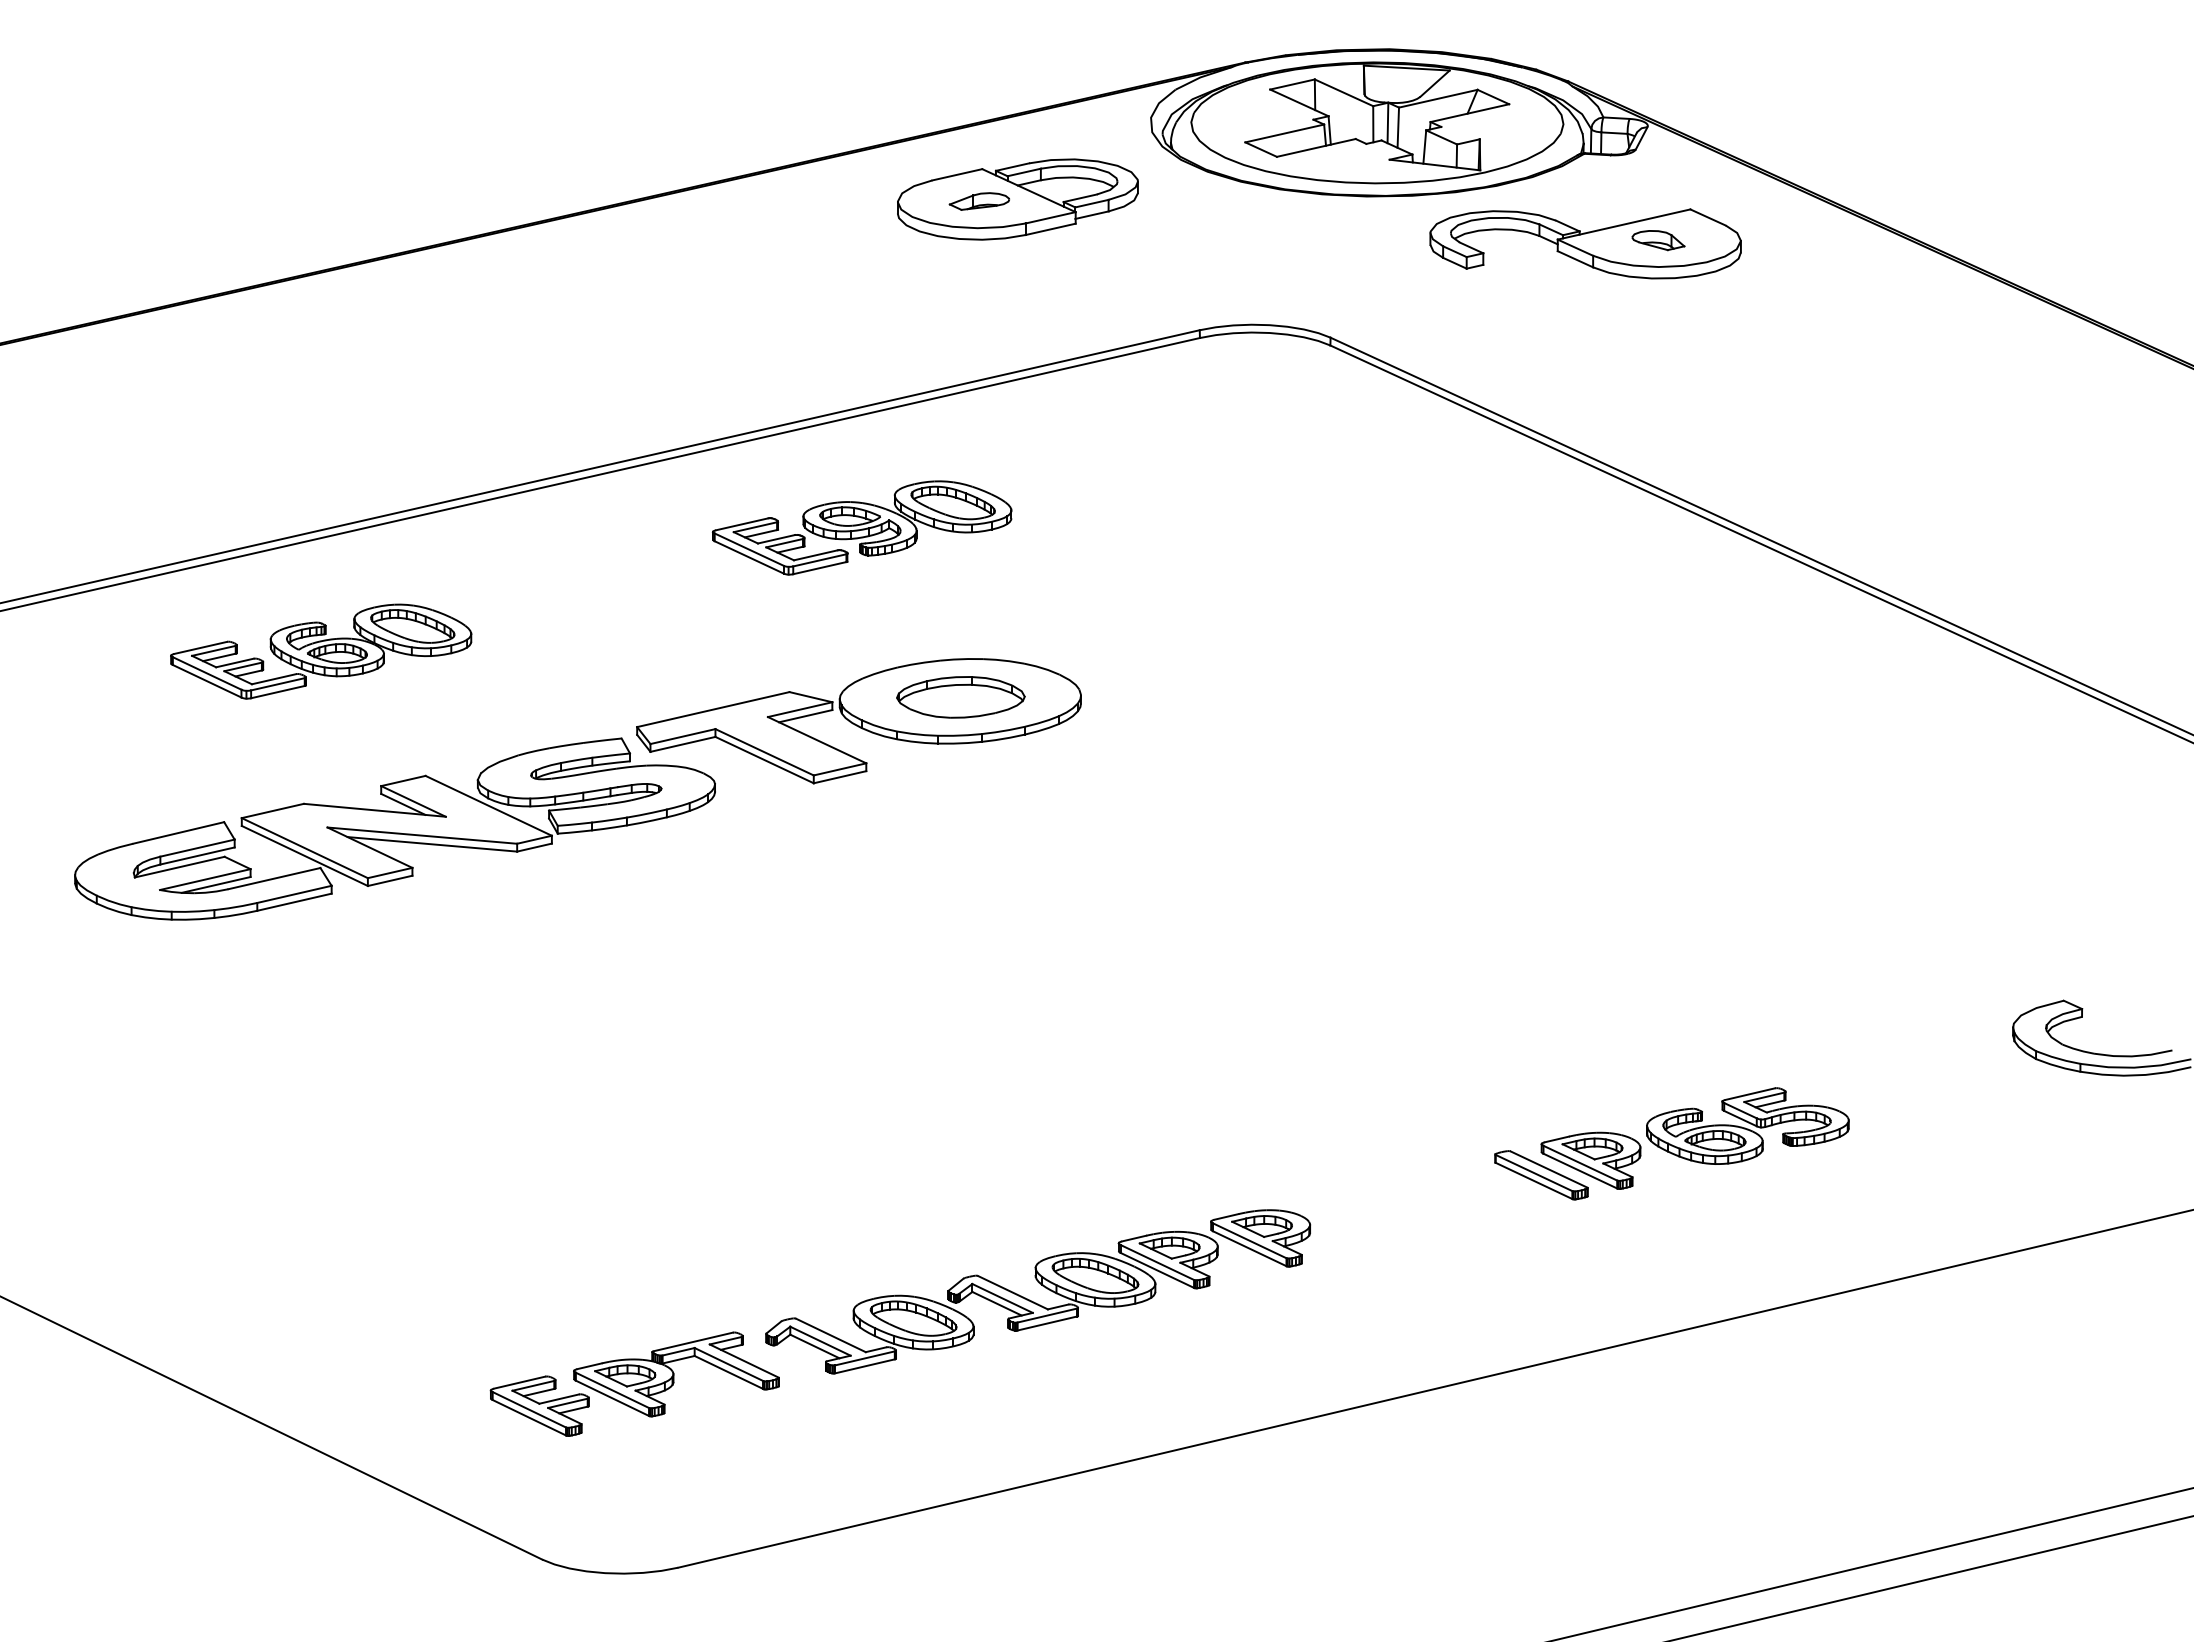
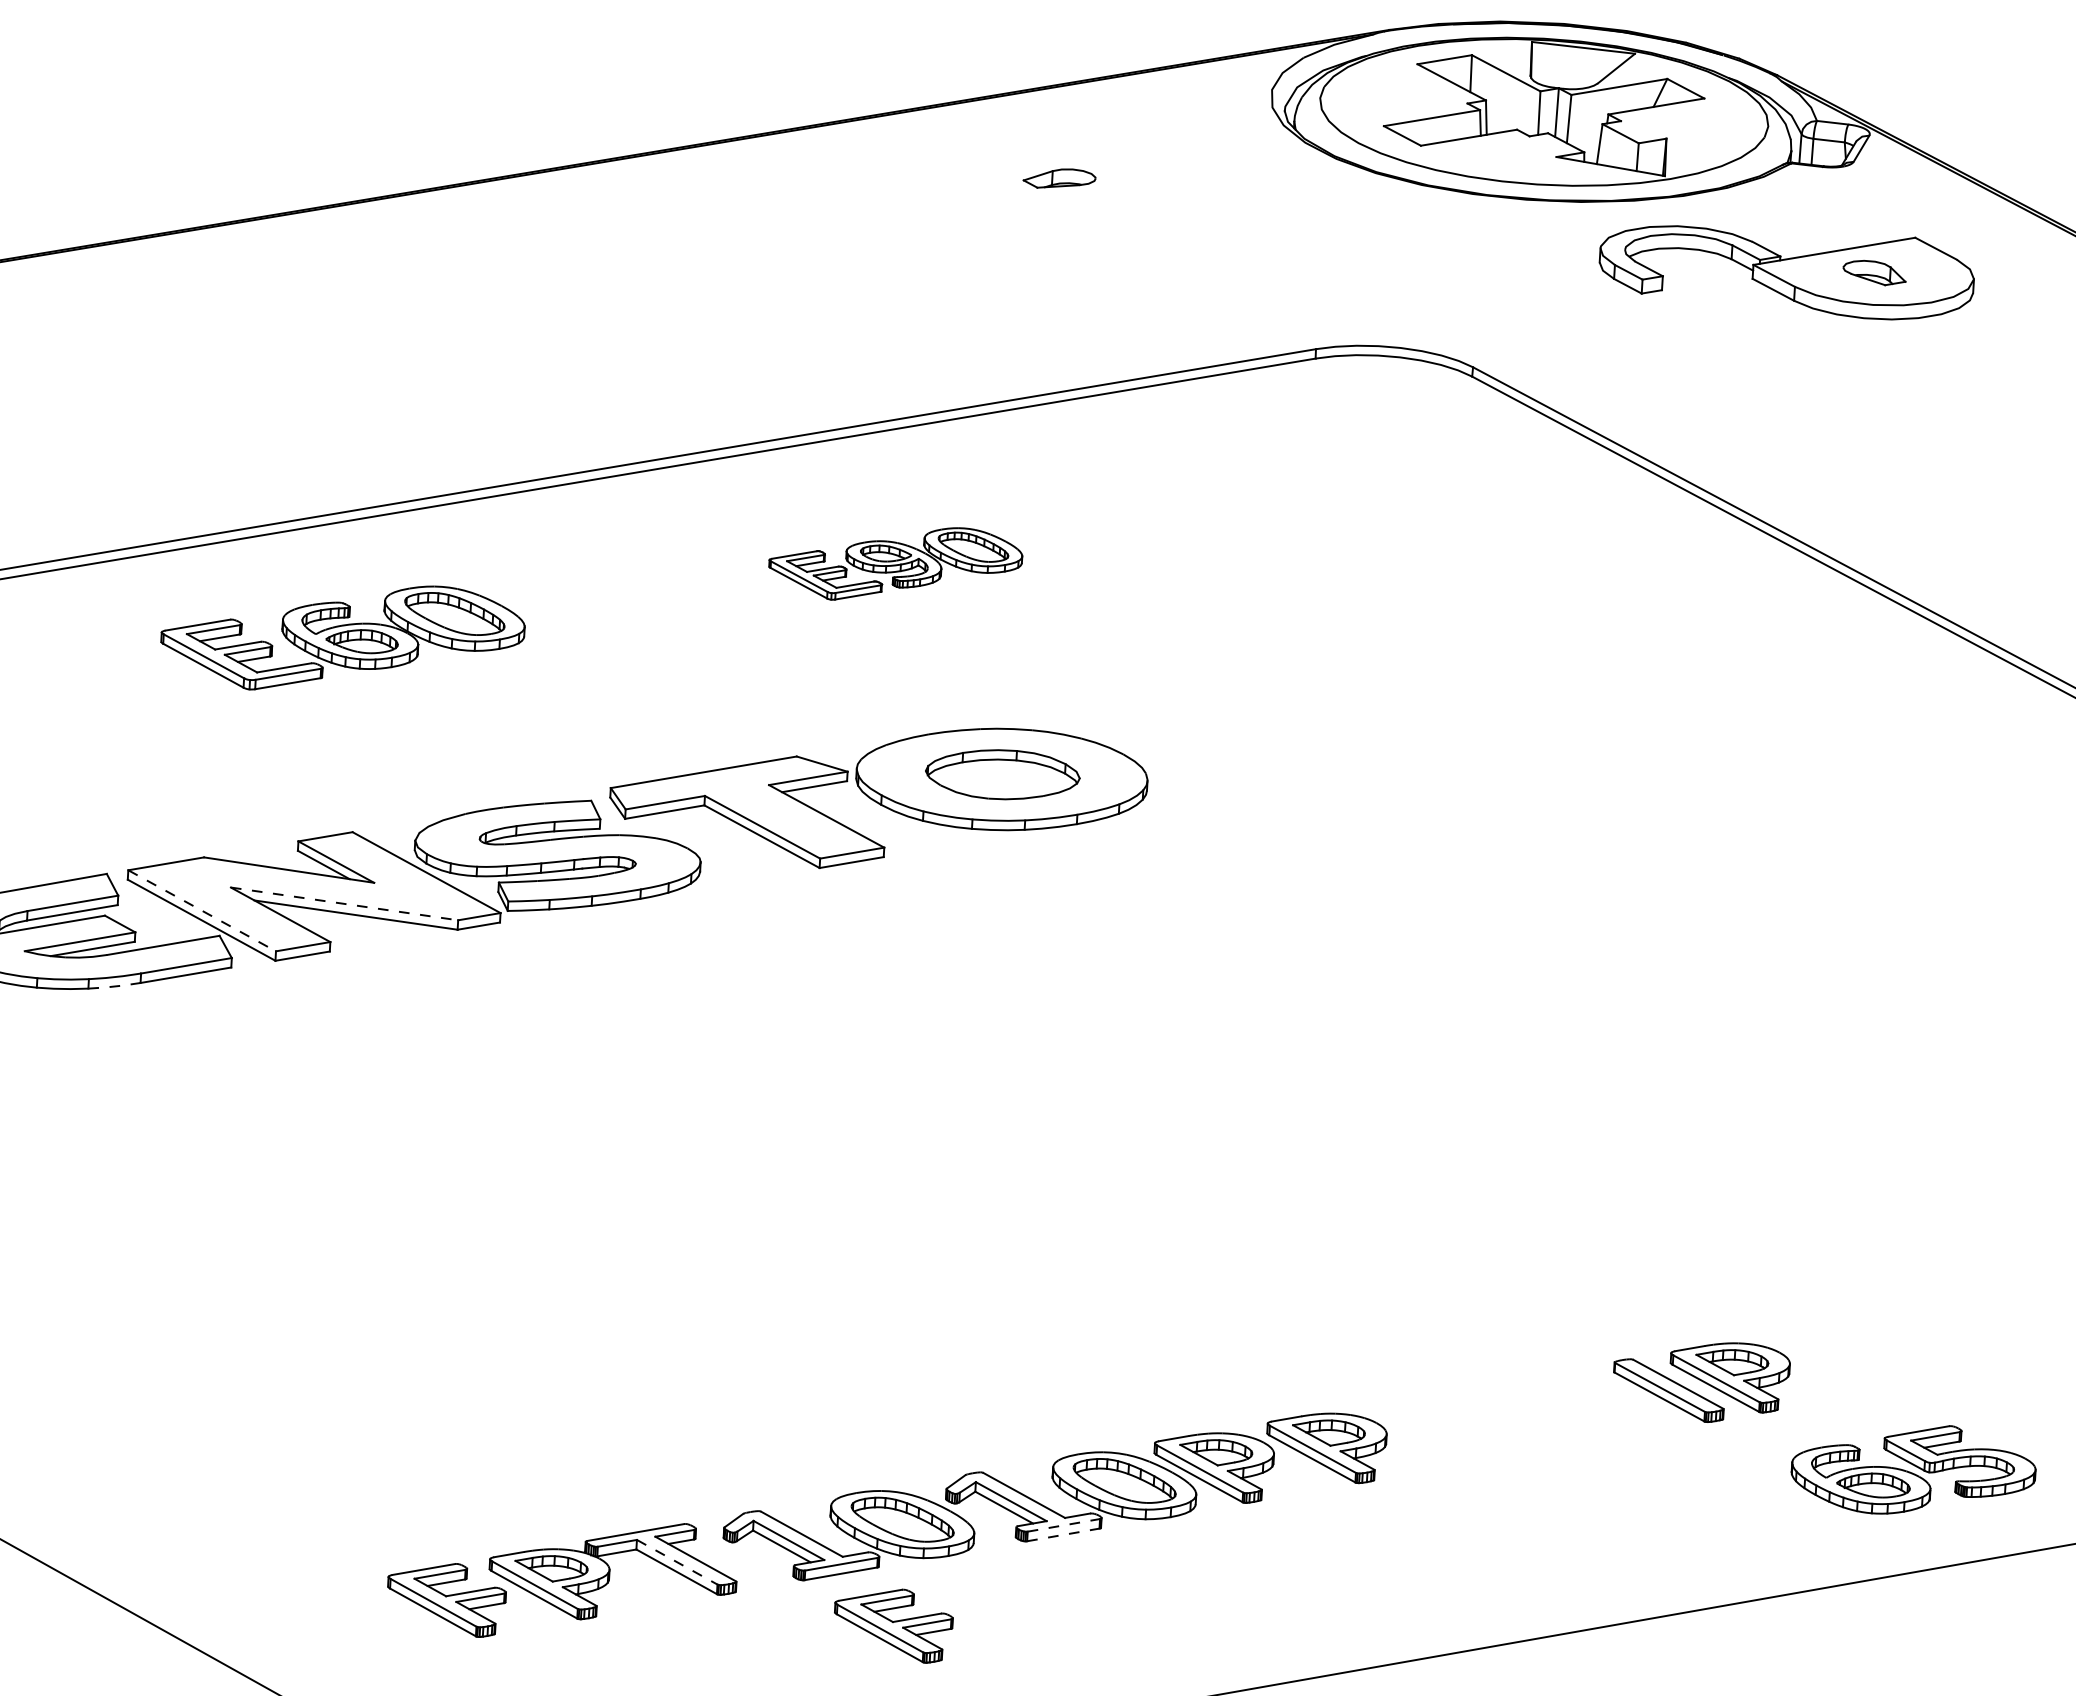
part: (1017, 199) -> (1105, 179), removed
part: (861, 527) -> (894, 563), size x0.7
part: (321, 651) -> (343, 637), moved
line: (422, 835) -> (344, 903), solid -> dashed
line: (304, 848) -> (201, 911), solid -> dashed
line: (236, 914) -> (115, 985), solid -> dashed
part: (1747, 1125) -> (1913, 1469), moved
line: (1047, 1315) -> (1064, 1525), solid -> dashed
line: (1047, 1323) -> (1063, 1534), solid -> dashed
line: (729, 1364) -> (677, 1562), solid -> dashed
part: (910, 1405) -> (892, 1624), added

